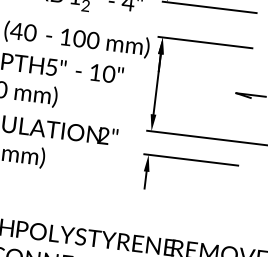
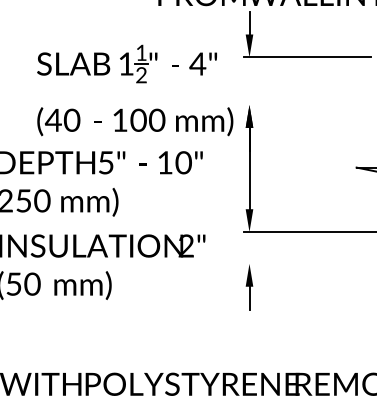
line: (204, 42) -> (306, 105), removed
line: (190, 159) -> (306, 263), removed

